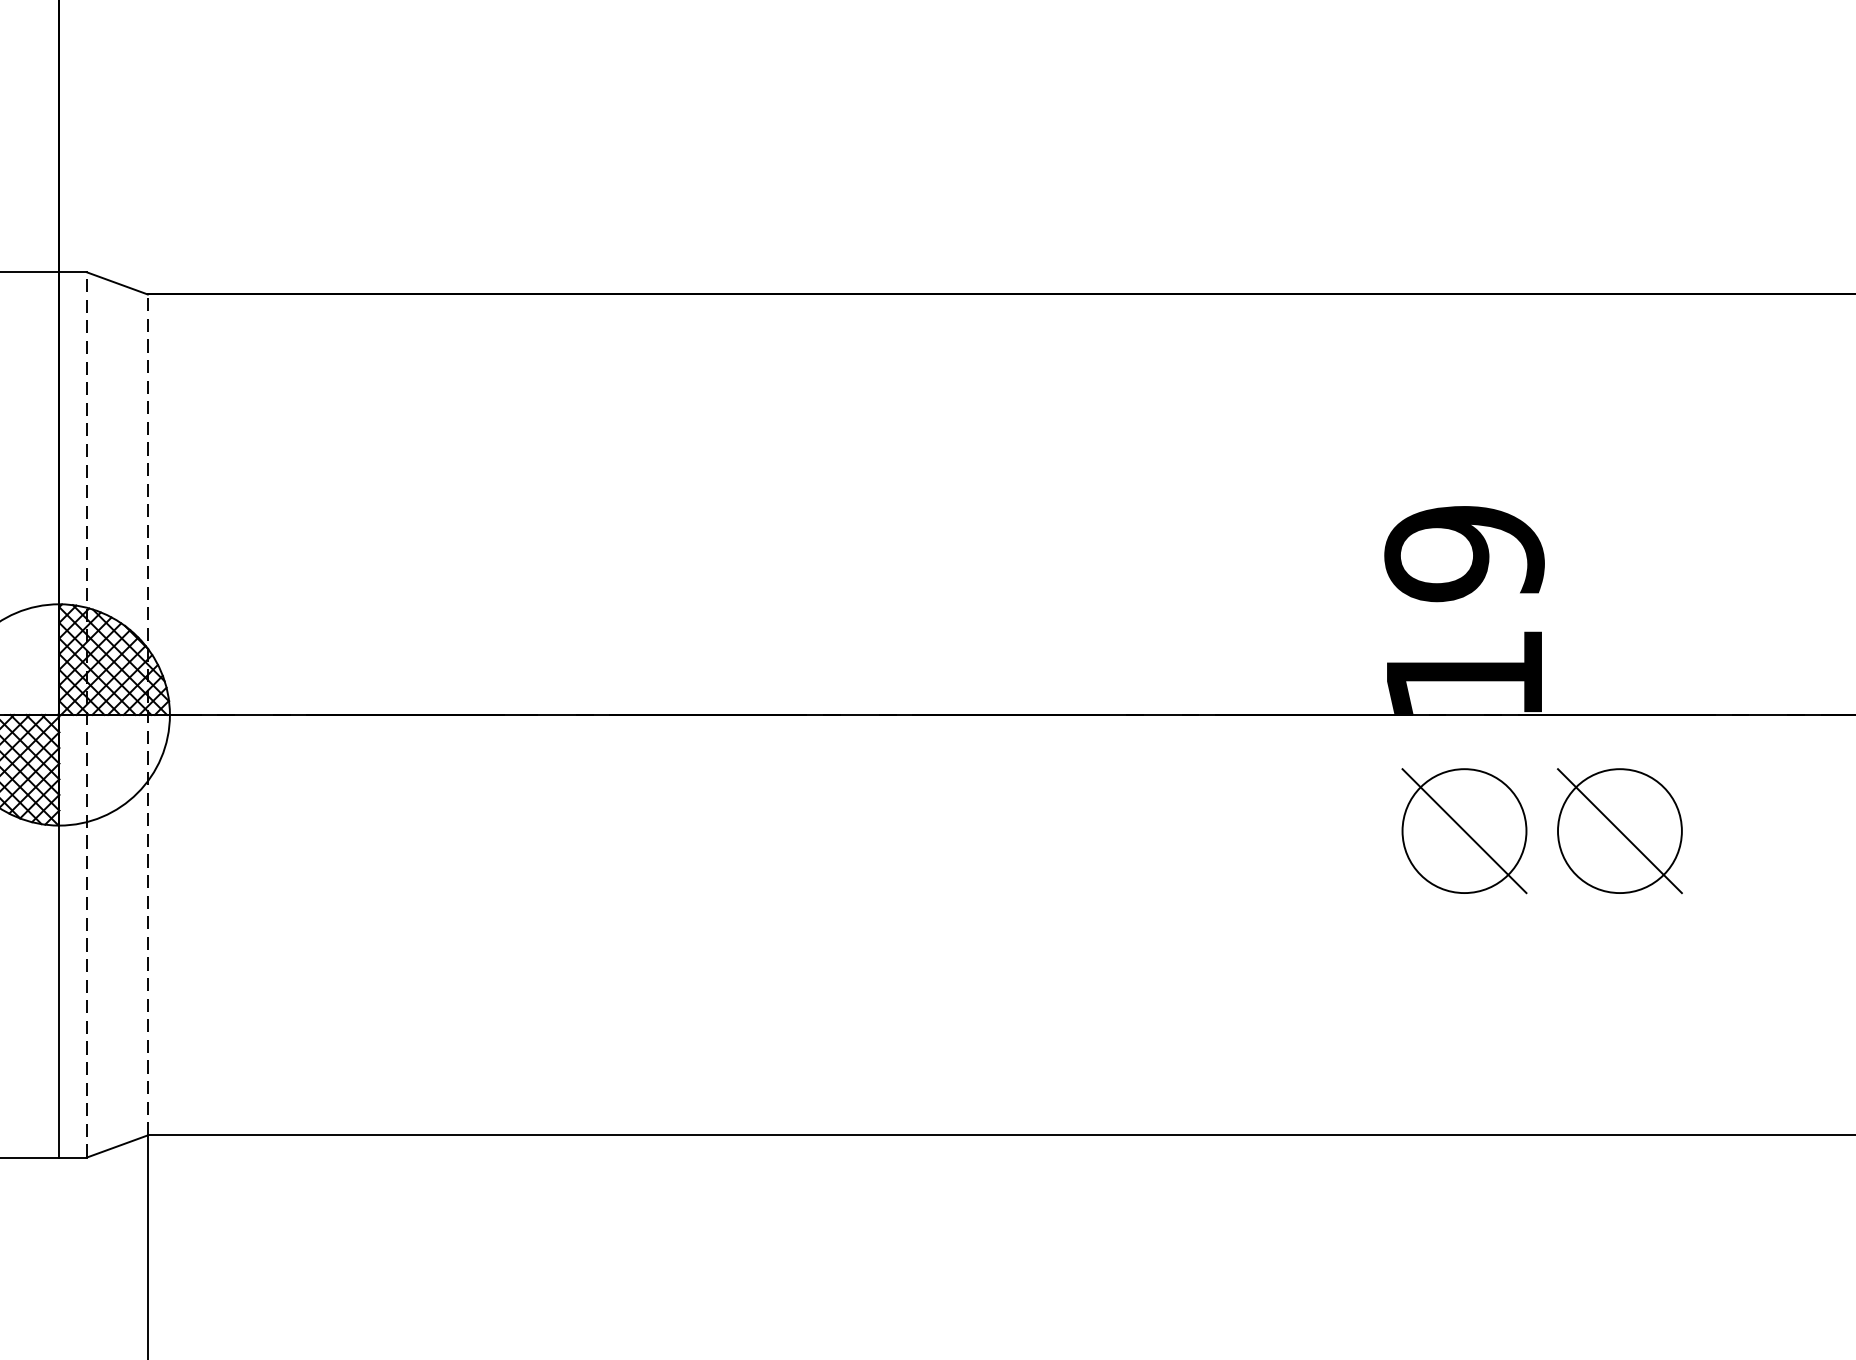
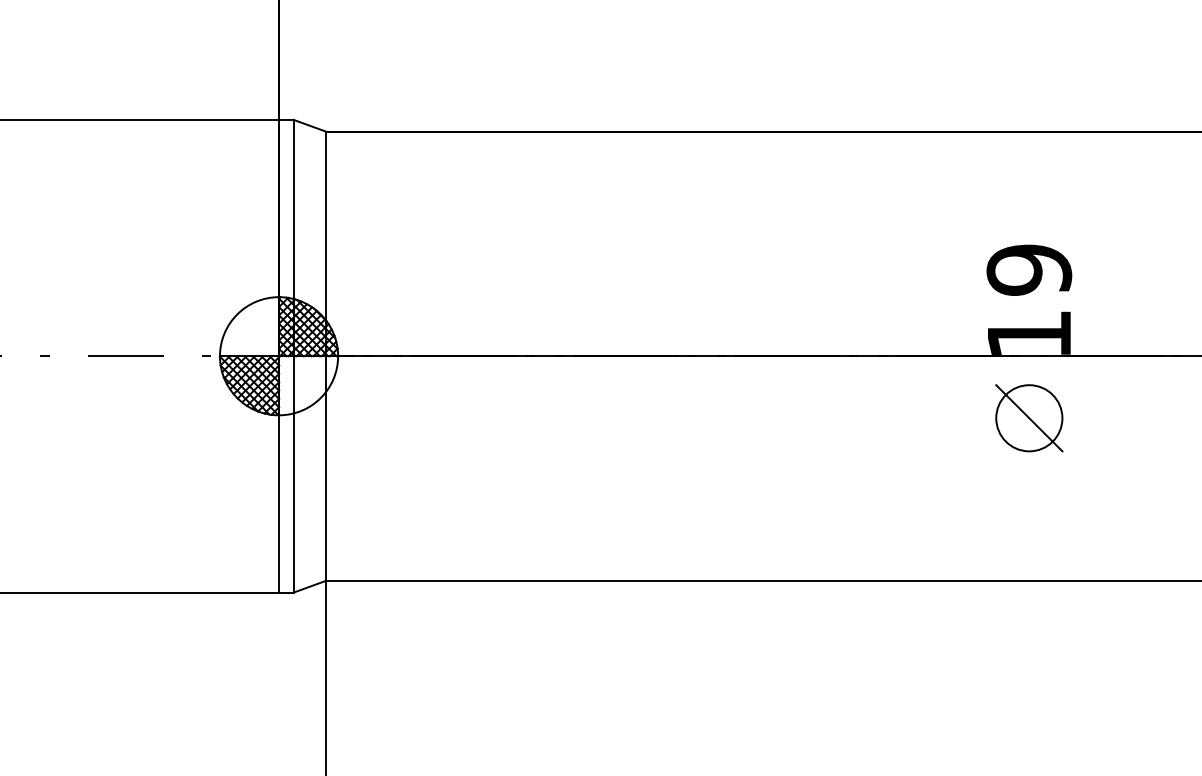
line: (86, 713) -> (293, 355), dashed -> solid
line: (148, 713) -> (326, 355), dashed -> solid
part: (1620, 831) -> (1112, 418), removed

